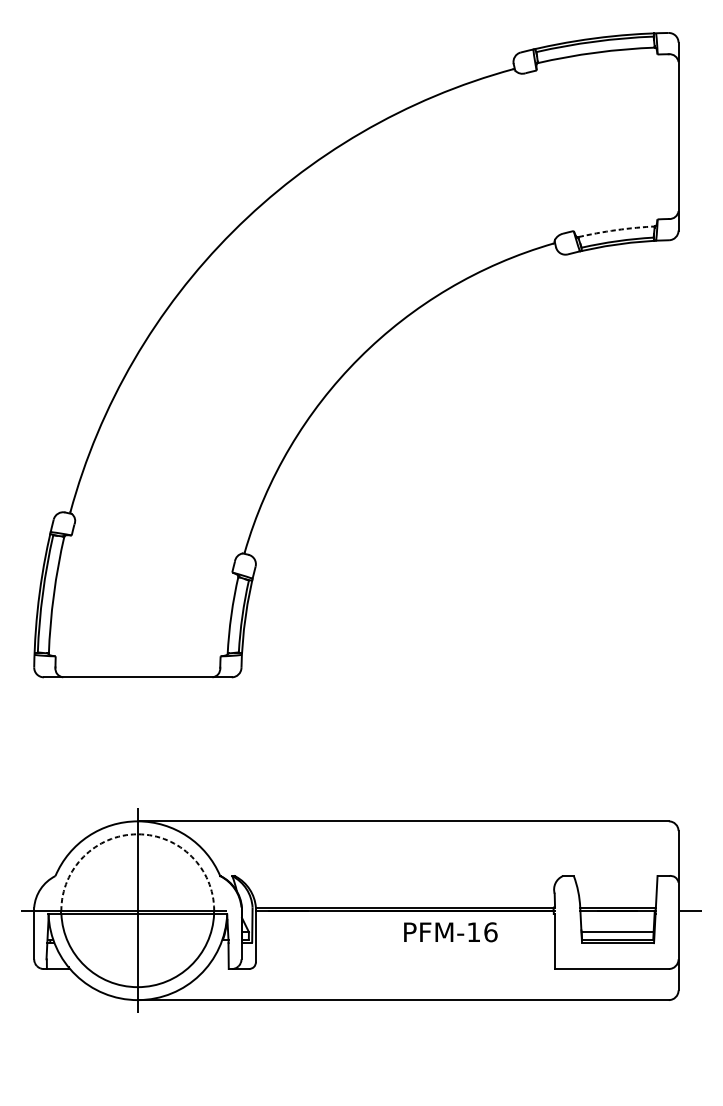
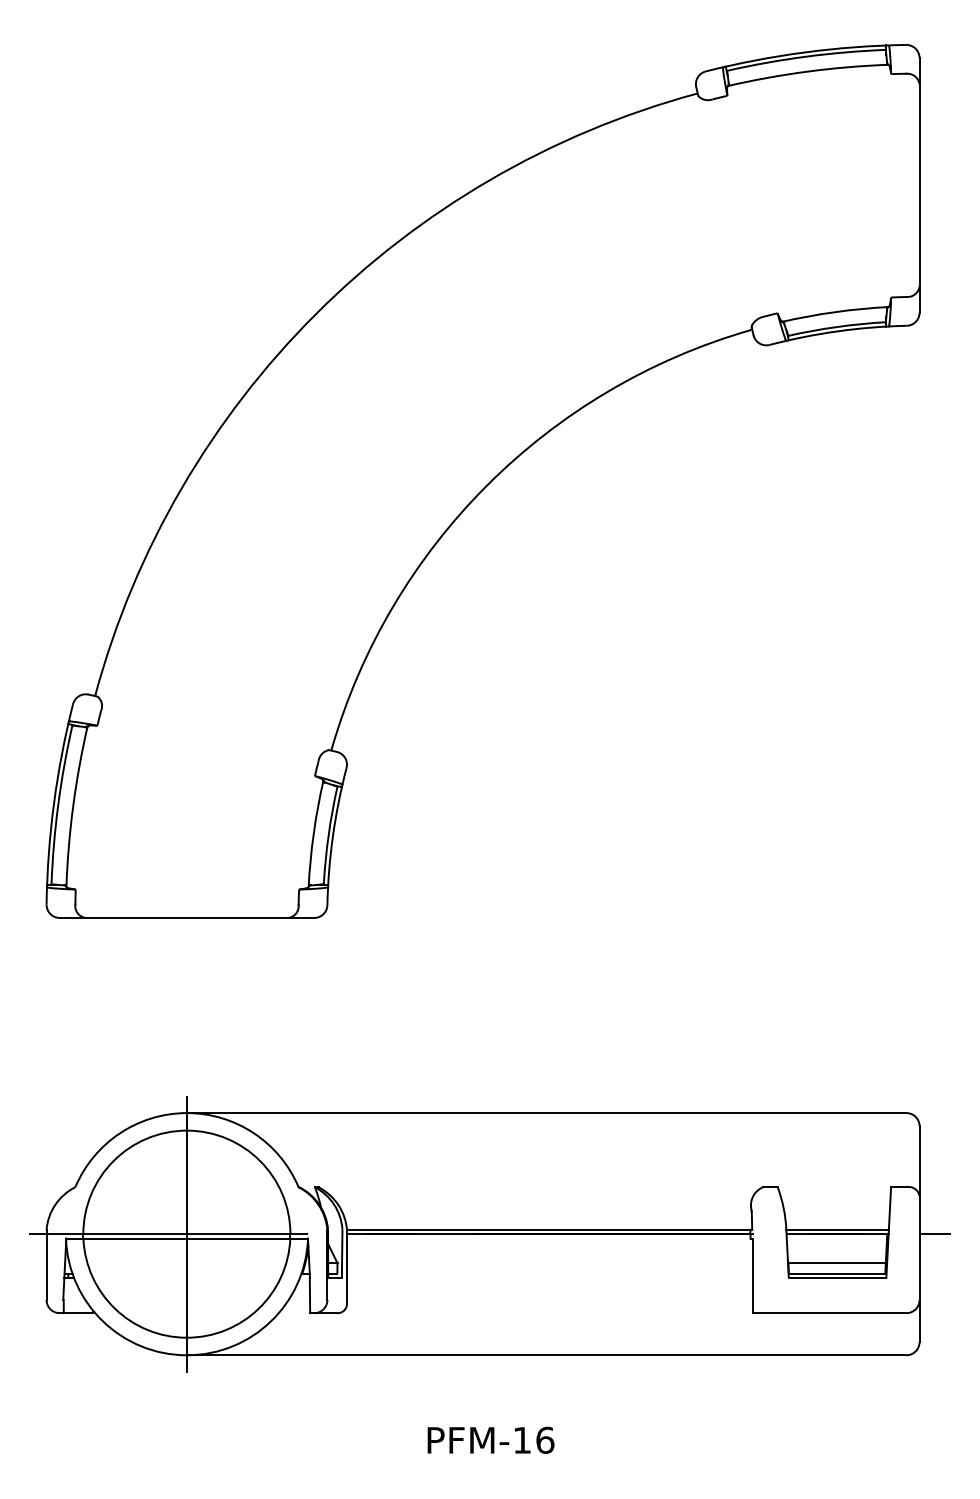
arc: (616, 230) -> (835, 312), dashed -> solid
arc: (137, 834) -> (186, 1130), dashed -> solid
text: (450, 931) -> (490, 1439), moved

